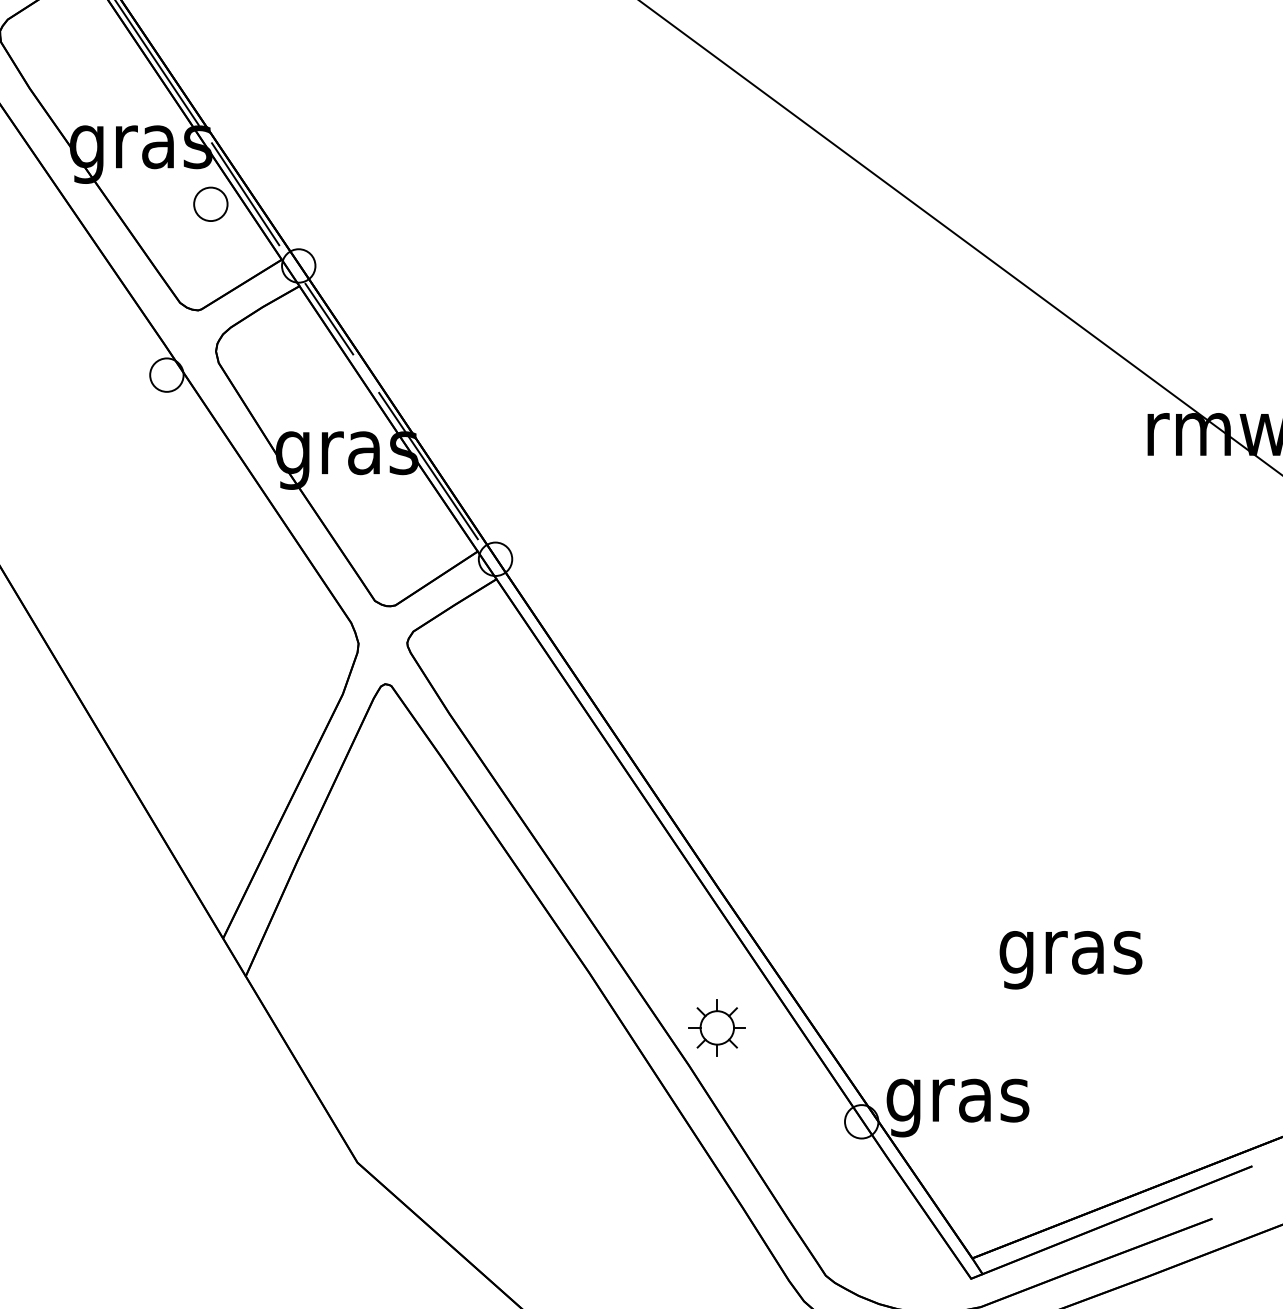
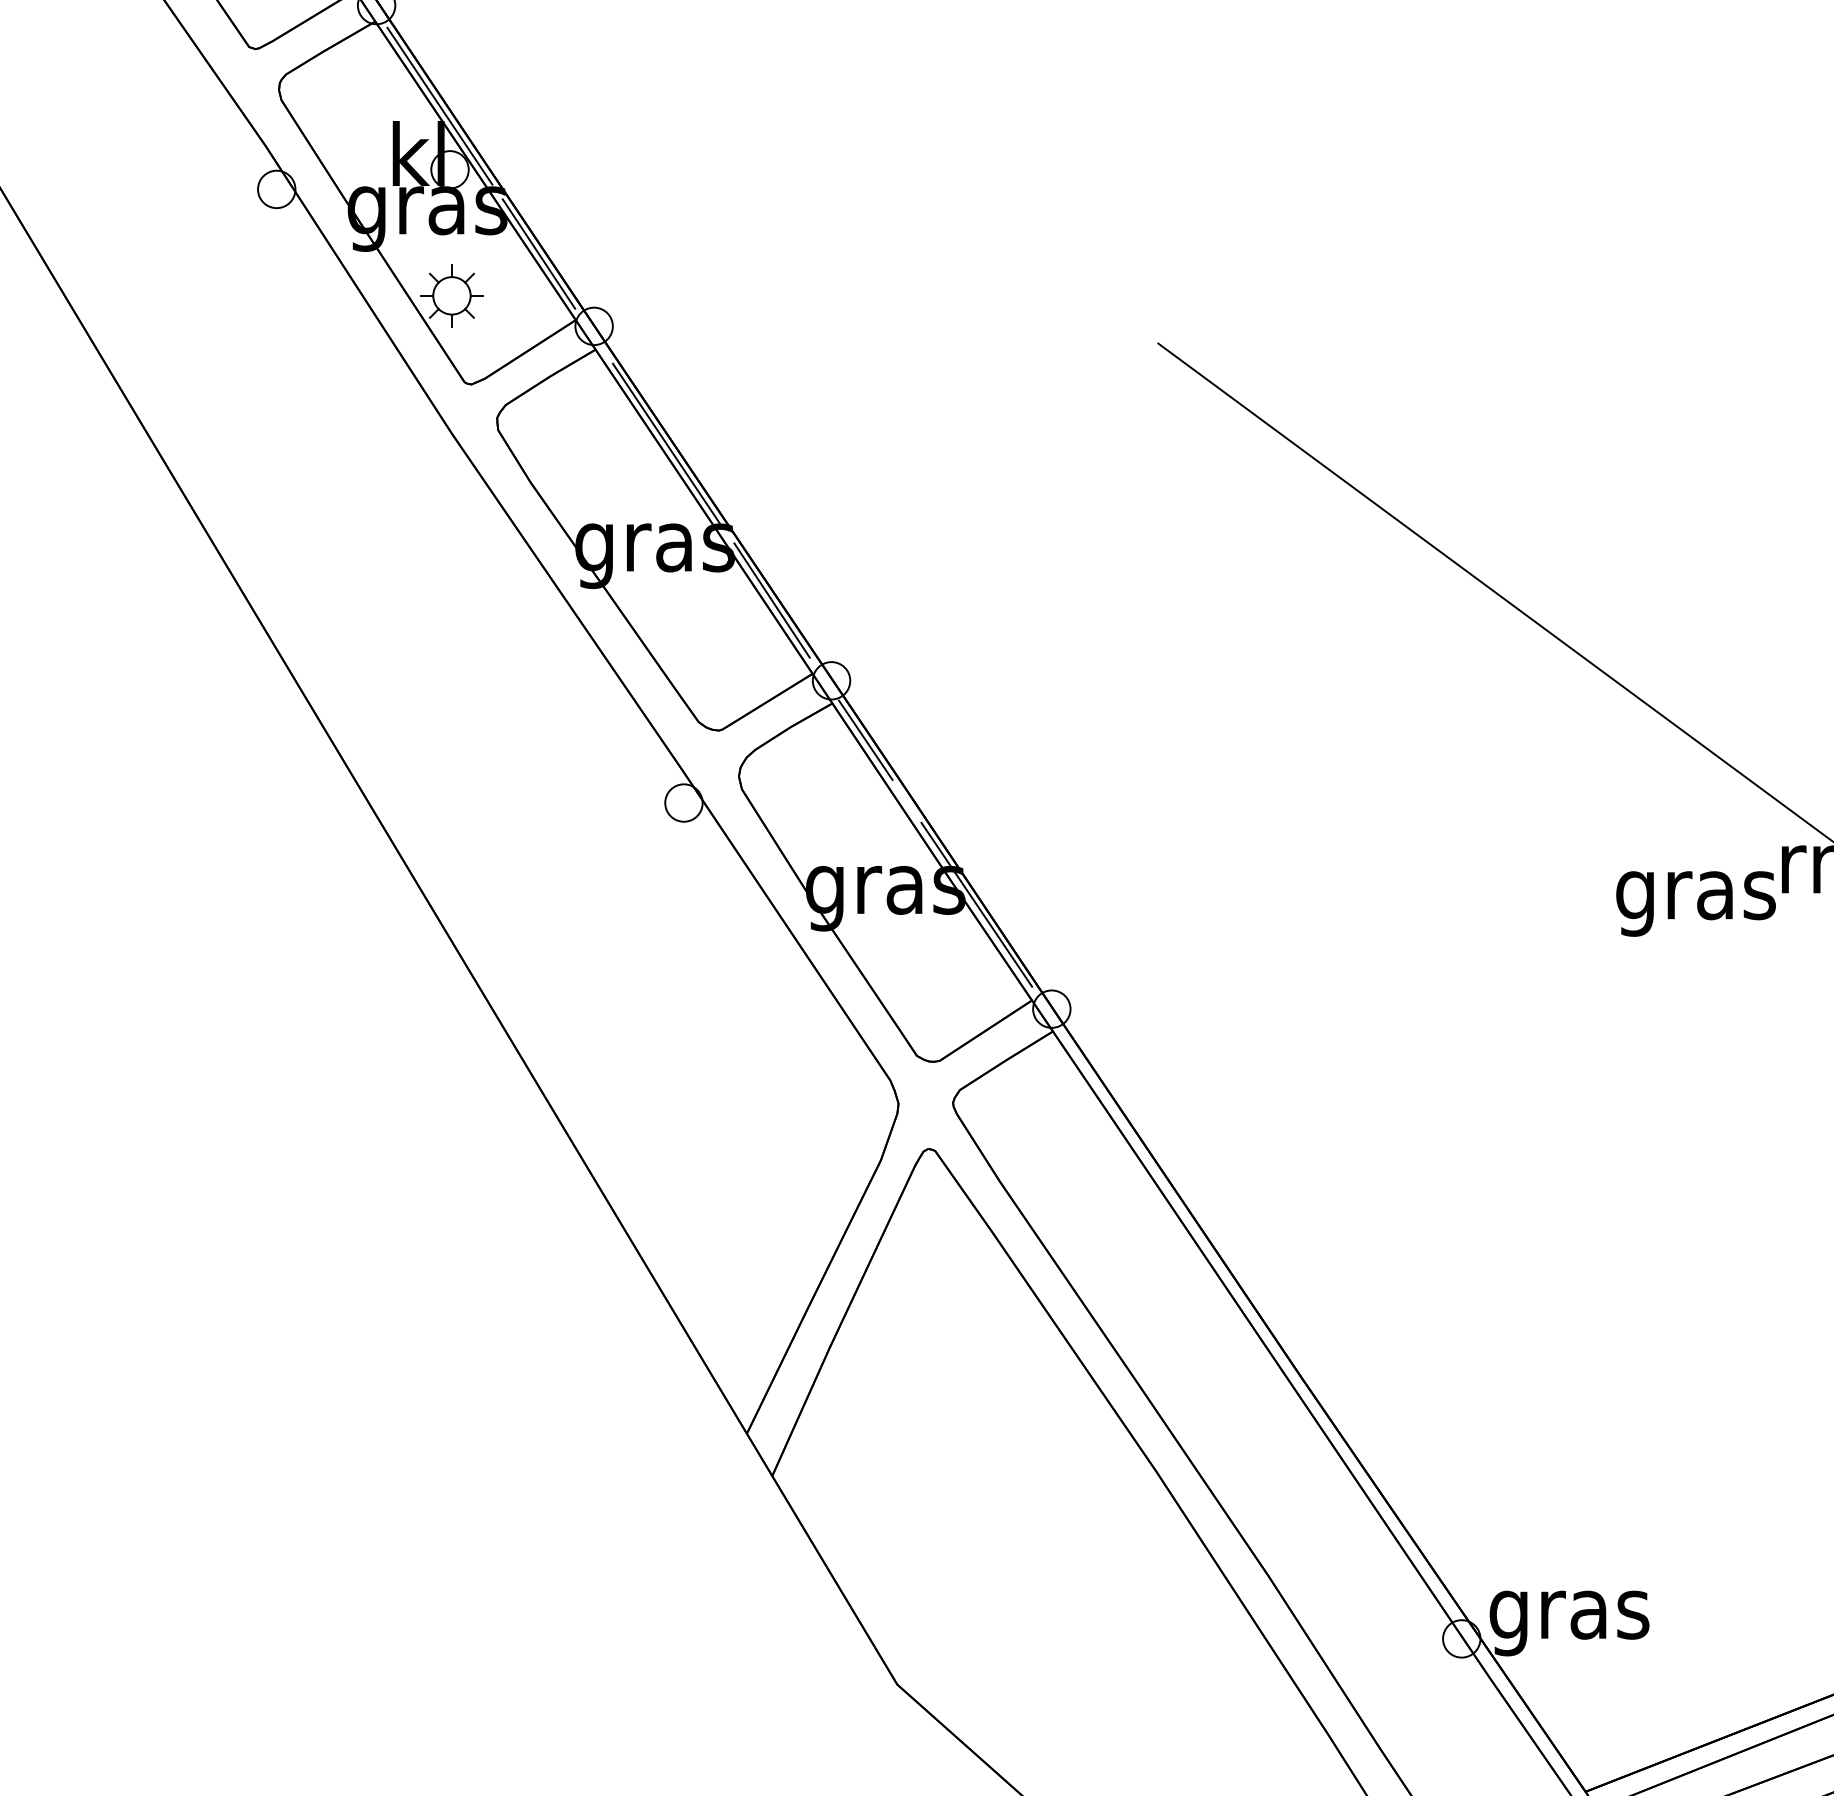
part: (210, 204) -> (732, 611), removed
text: (1070, 959) -> (1695, 903), moved
part: (716, 1027) -> (1299, 1533), removed

